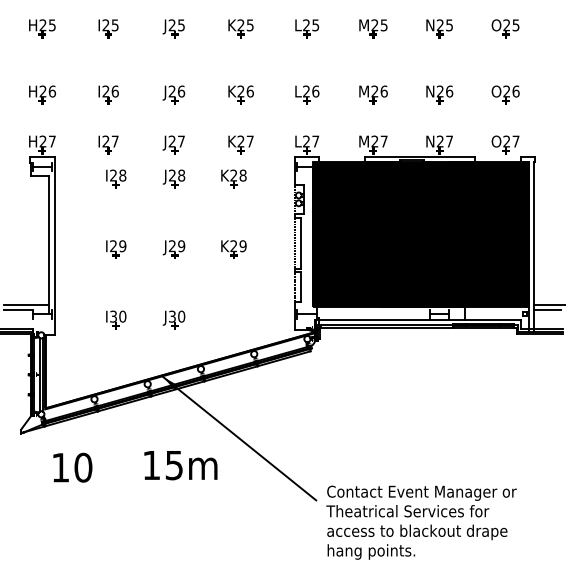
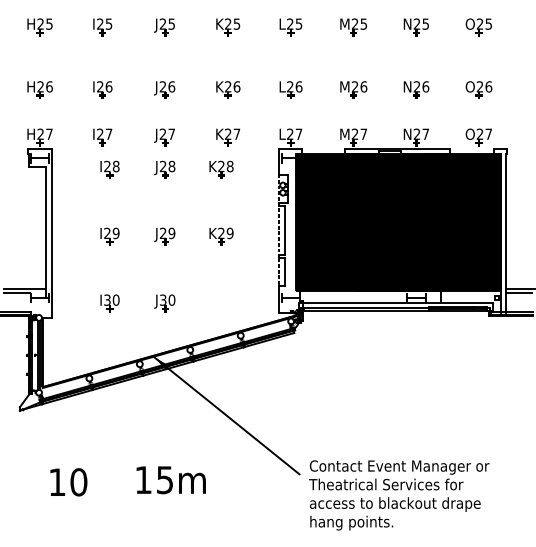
text: (134, 466) -> (127, 481), moved

